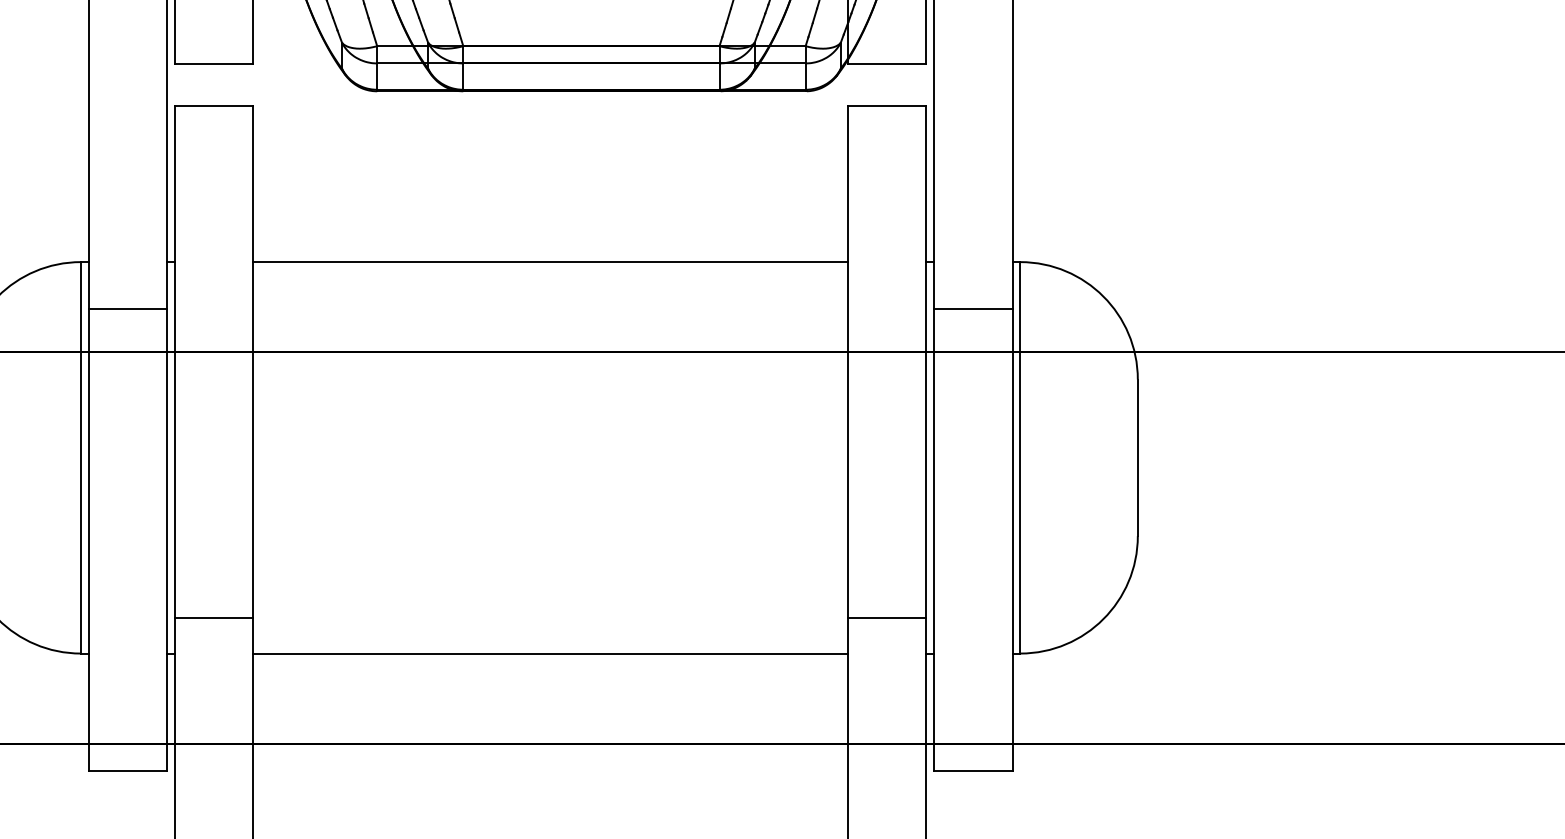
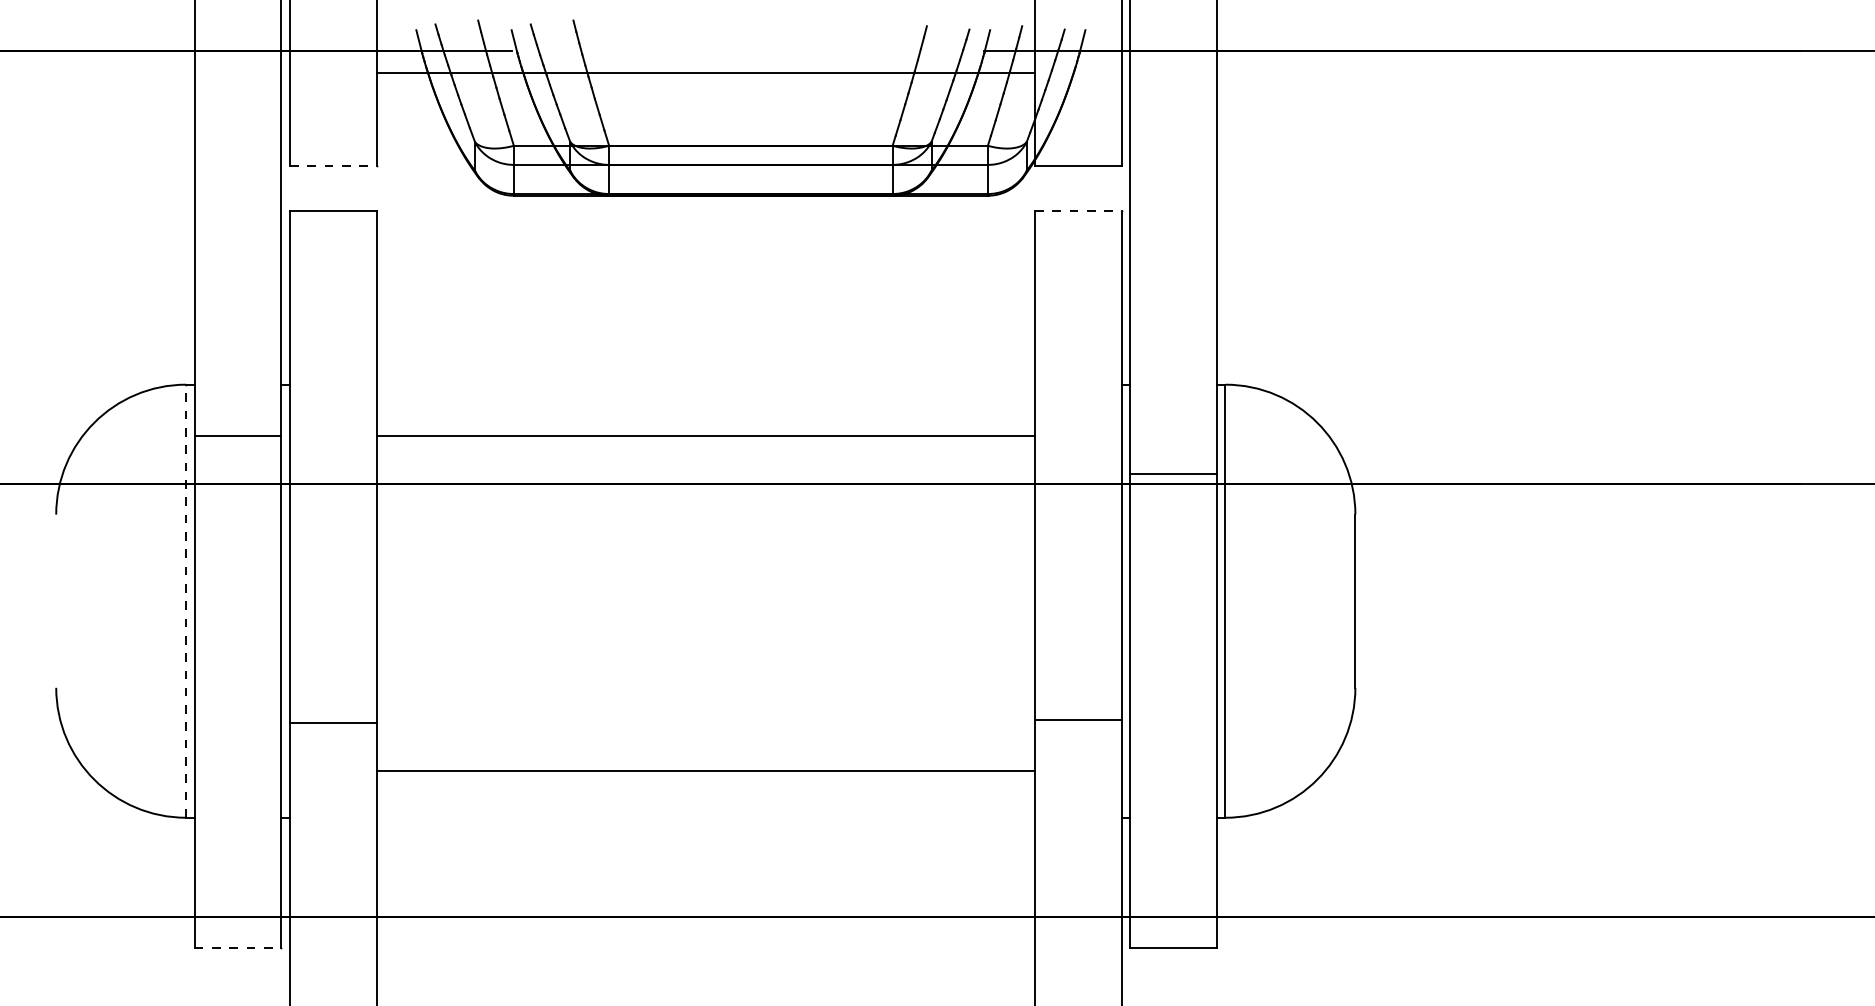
line: (214, 64) -> (333, 166), solid -> dashed
line: (887, 105) -> (1078, 211), solid -> dashed
line: (550, 261) -> (705, 435), moved
line: (973, 308) -> (1173, 474), moved
line: (81, 458) -> (186, 601), solid -> dashed
line: (214, 617) -> (333, 722), moved
line: (886, 617) -> (1077, 719), moved
line: (550, 653) -> (705, 770), moved
line: (128, 770) -> (238, 947), solid -> dashed

